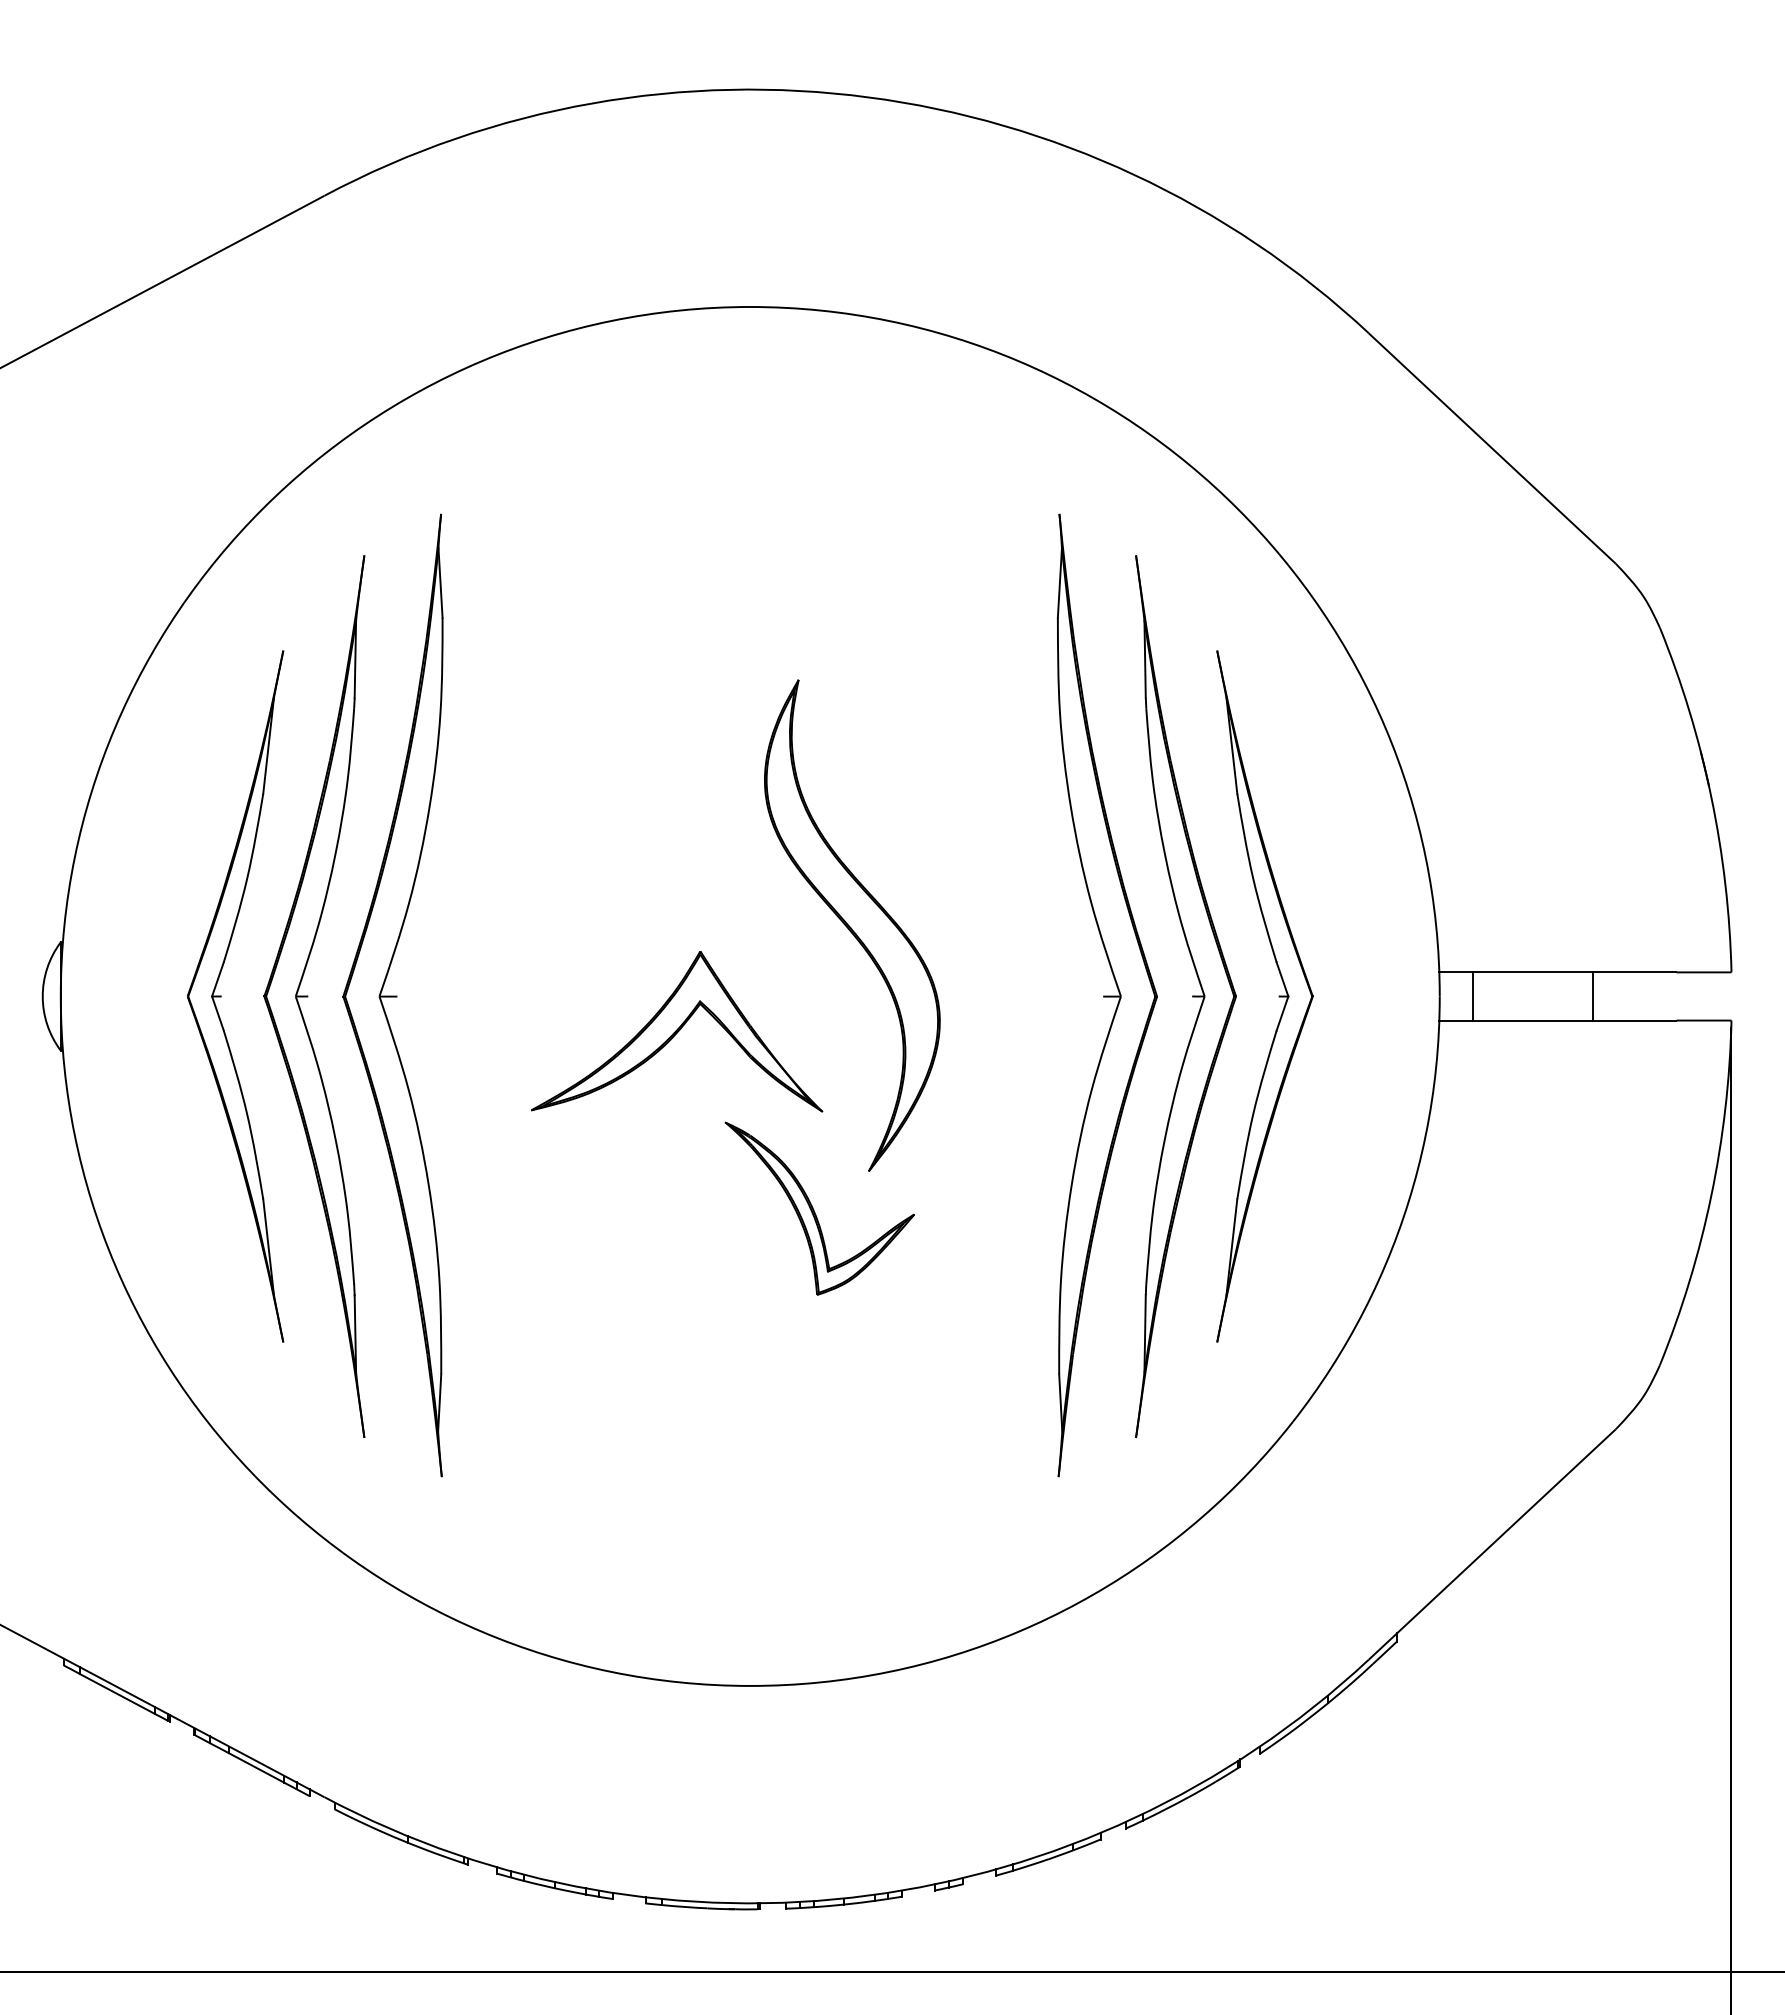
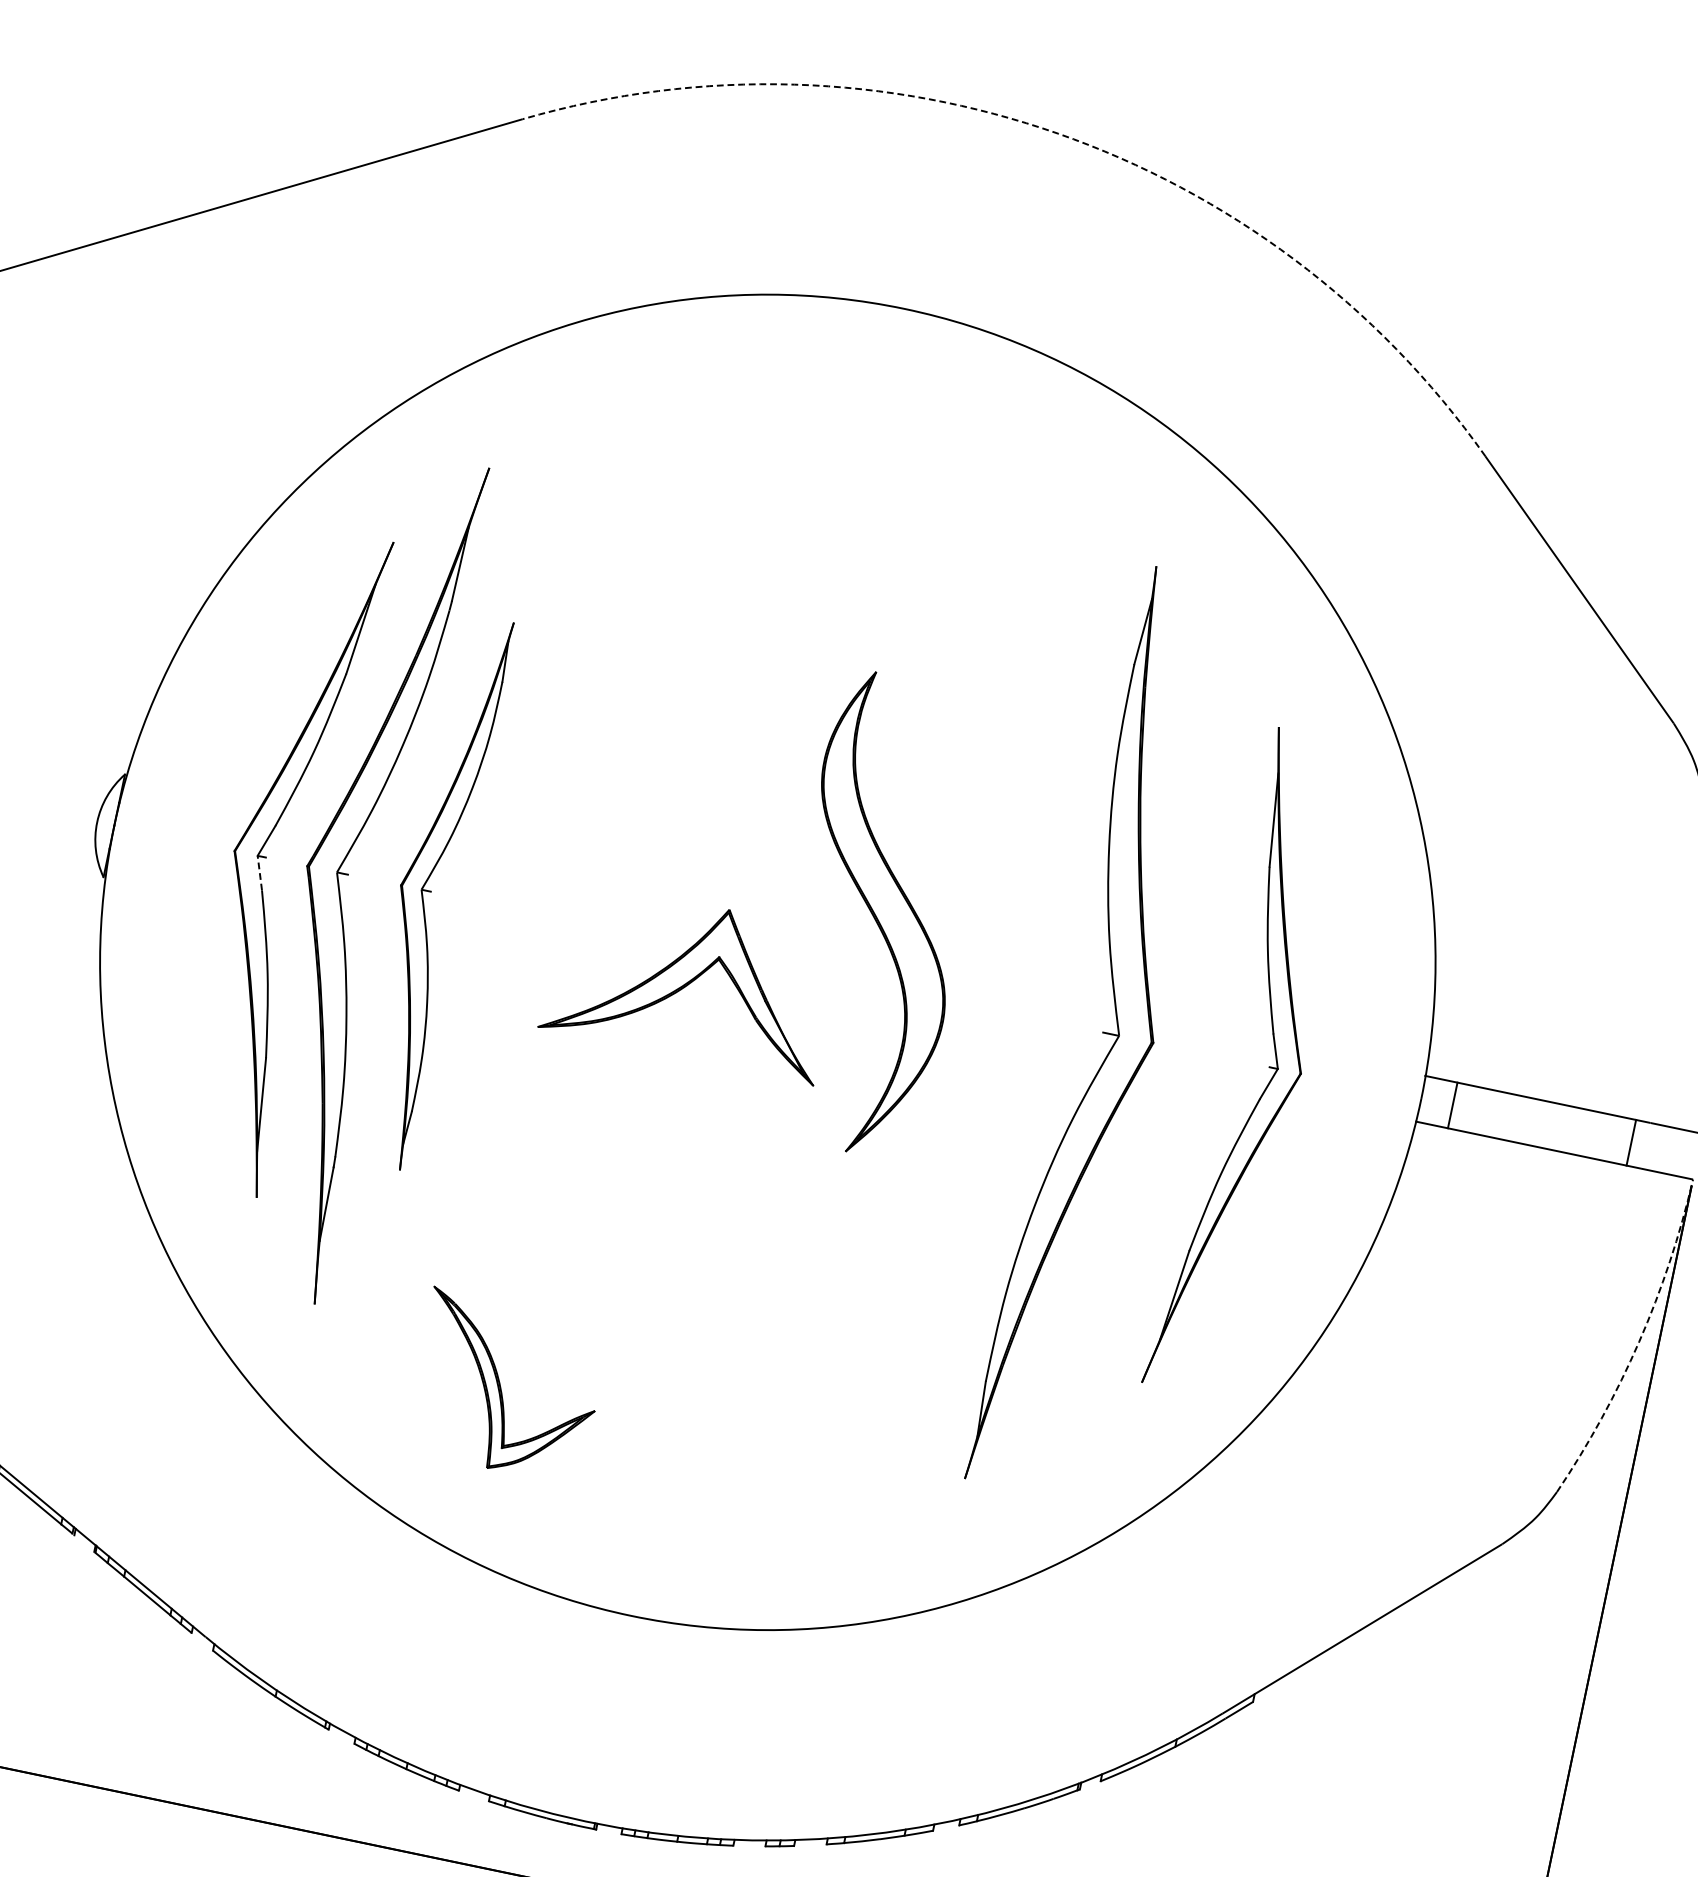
arc: (868, 97) -> (1057, 133), solid -> dashed
part: (392, 995) -> (428, 890), size x0.6
part: (1192, 996) -> (1186, 1049), removed
line: (1593, 996) -> (1631, 1142), moved
line: (217, 1013) -> (259, 873), solid -> dashed
arc: (1711, 1196) -> (1639, 1342), solid -> dashed
part: (819, 1208) -> (506, 1386), moved

